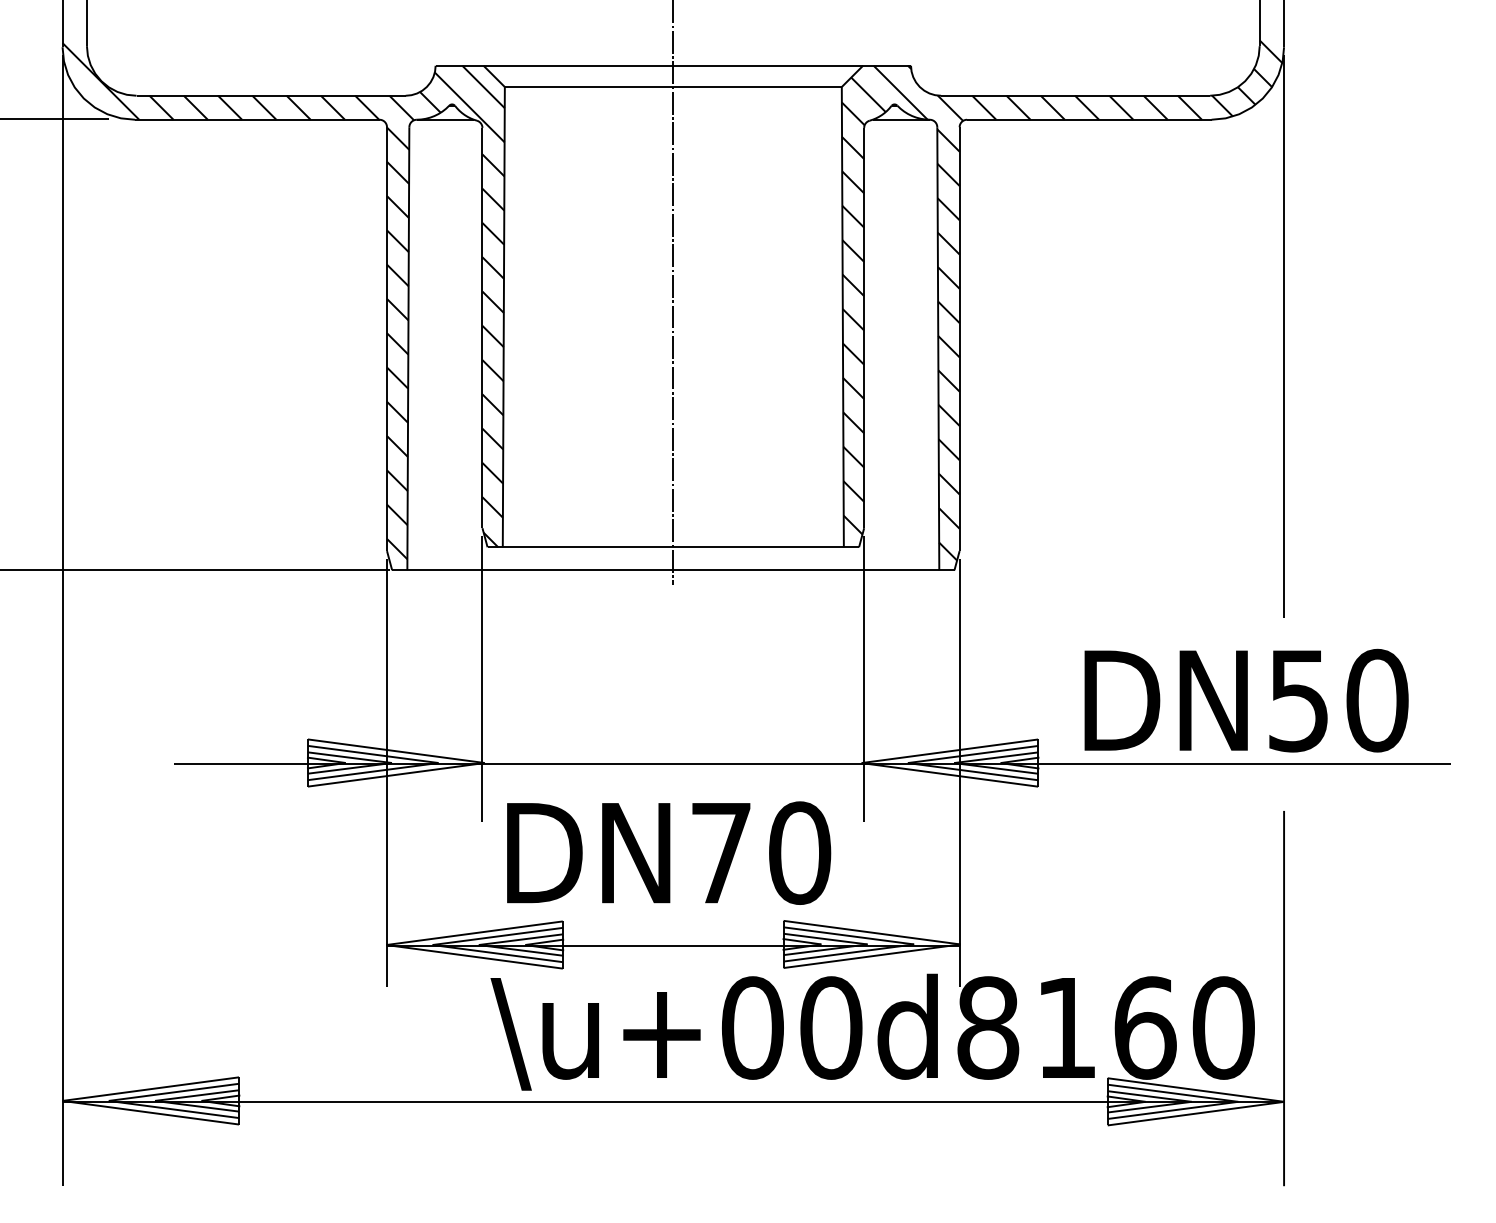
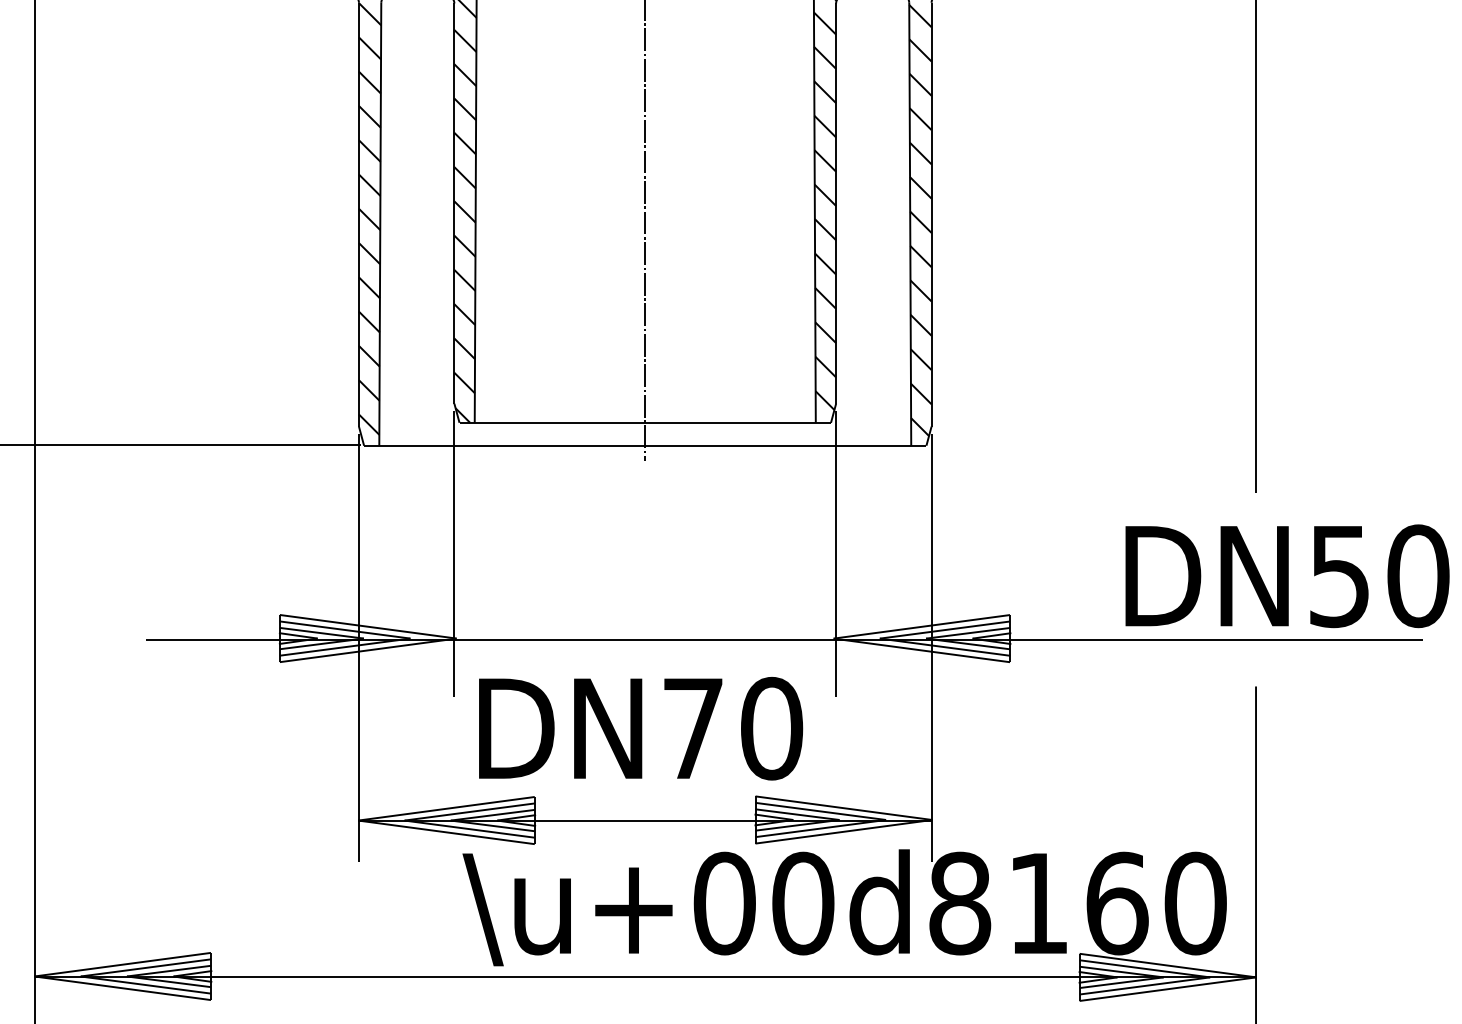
text: (1246, 700) -> (1287, 576), moved

